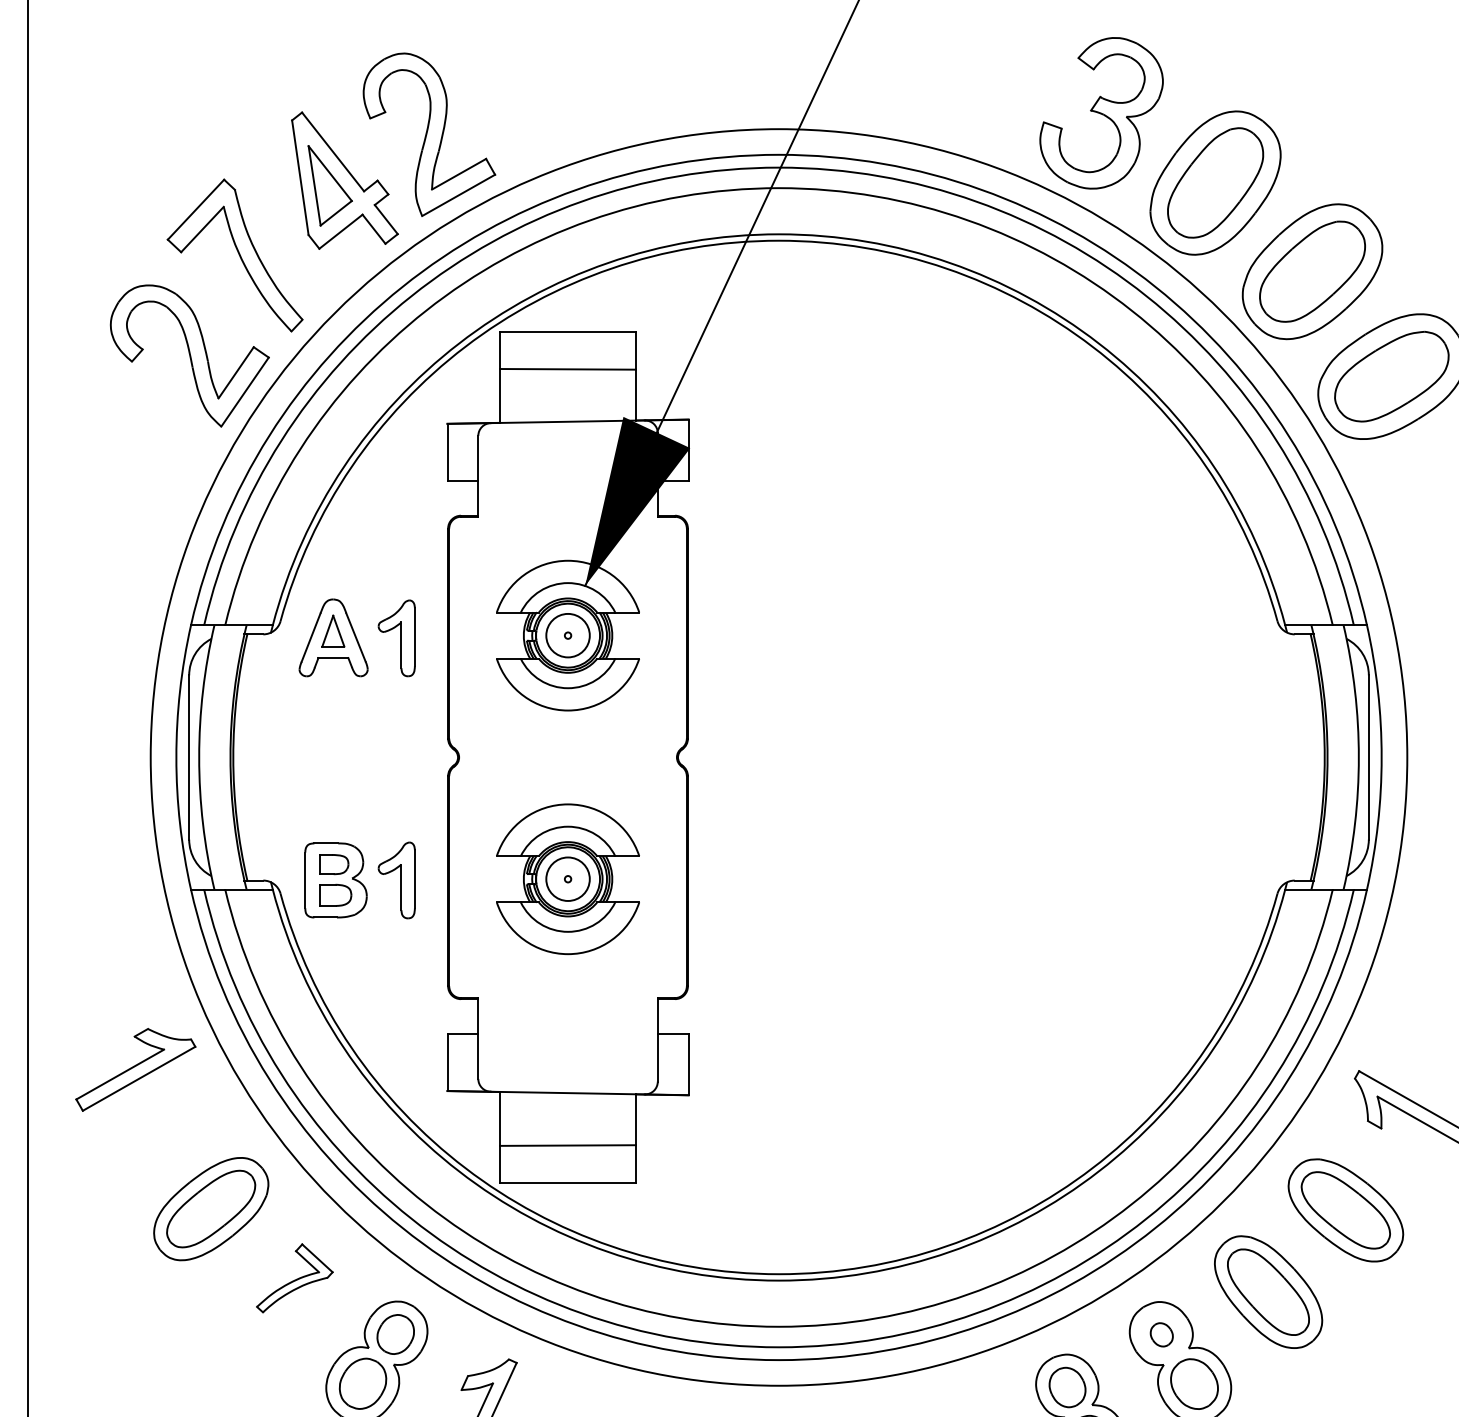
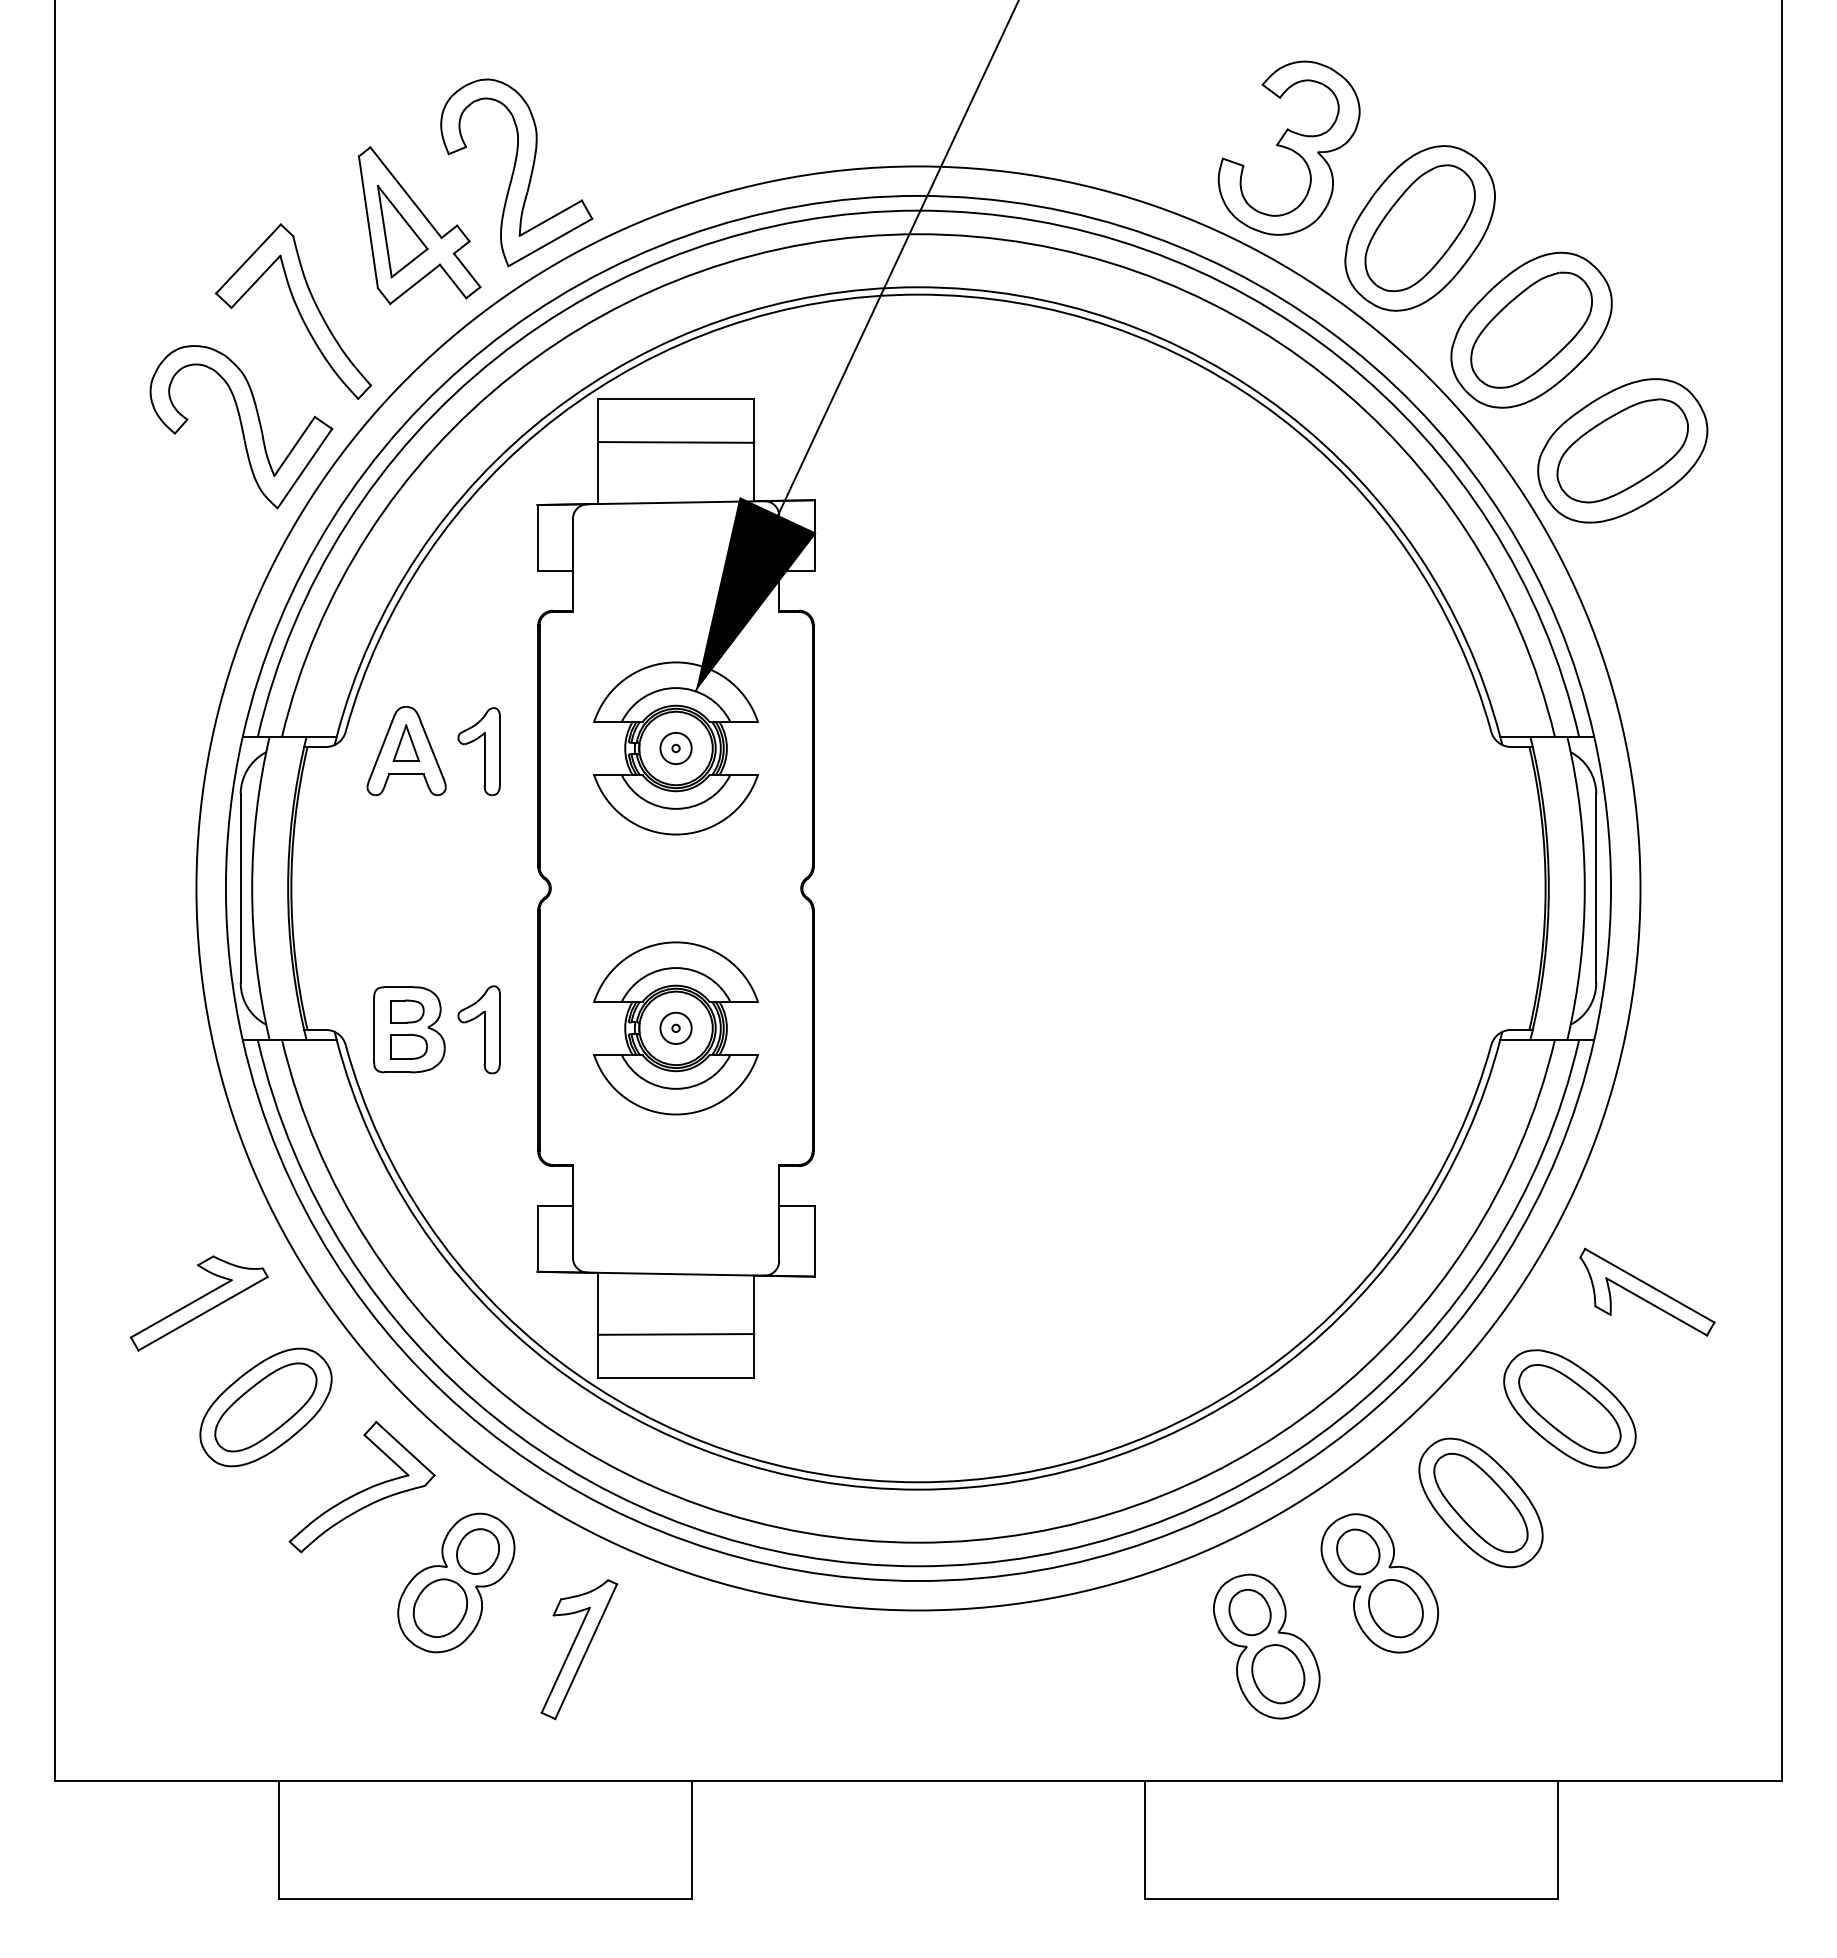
circle: (567, 635) -> (675, 748), size x0.62
circle: (567, 879) -> (675, 1028), size x0.62
part: (135, 1069) -> (198, 1303), moved
part: (294, 1277) -> (361, 1486), size x1.67
part: (1161, 1334) -> (1358, 1551), size x1.67

